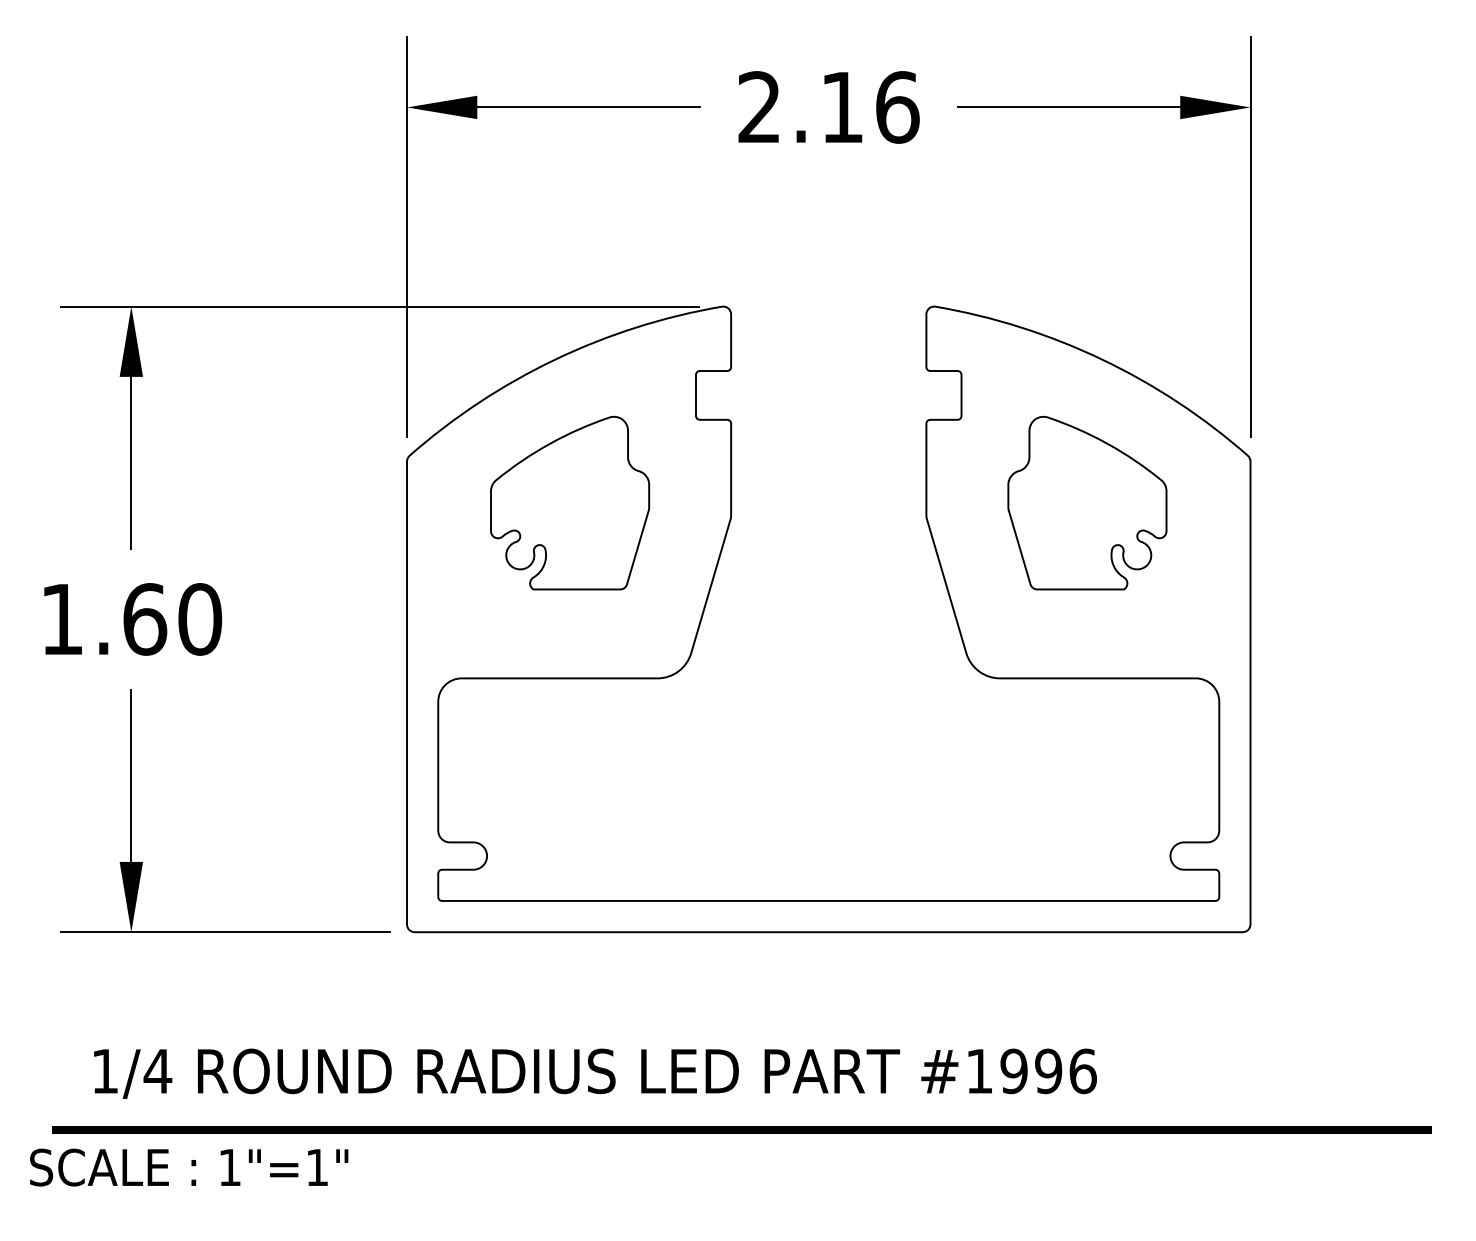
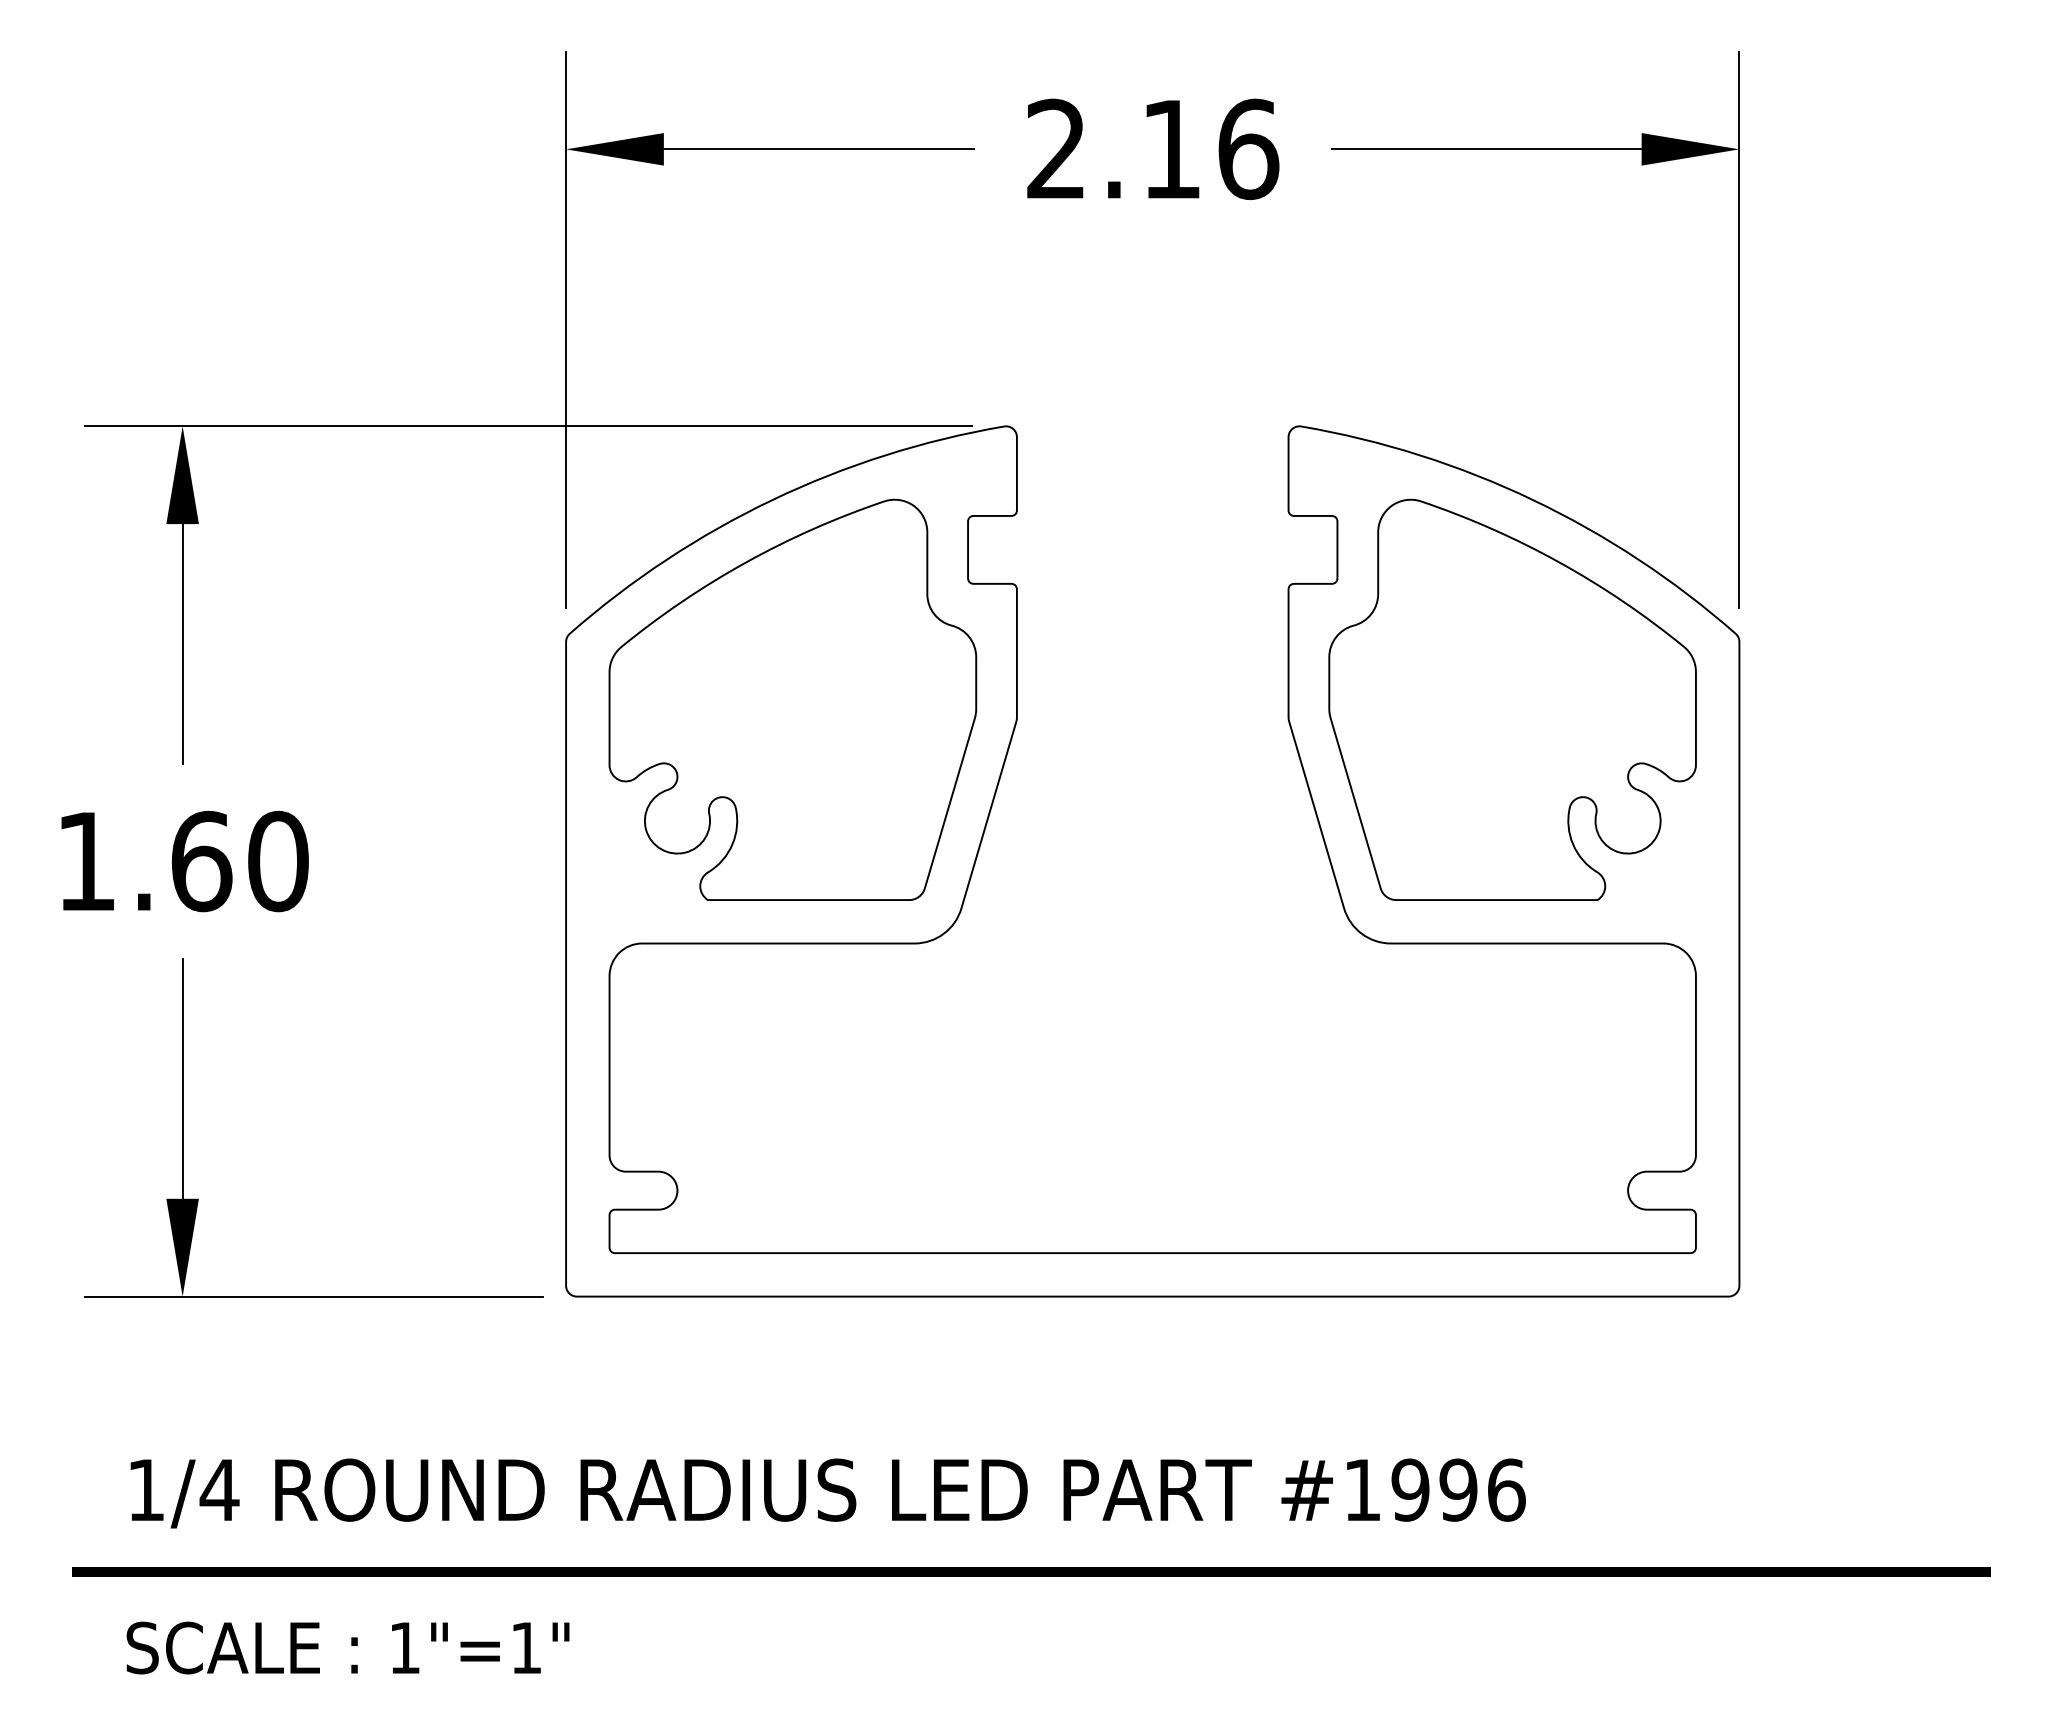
part: (569, 502) -> (792, 699), size x1.67
part: (1087, 502) -> (1512, 699), size x1.67
text: (188, 1167) -> (347, 1647), moved

